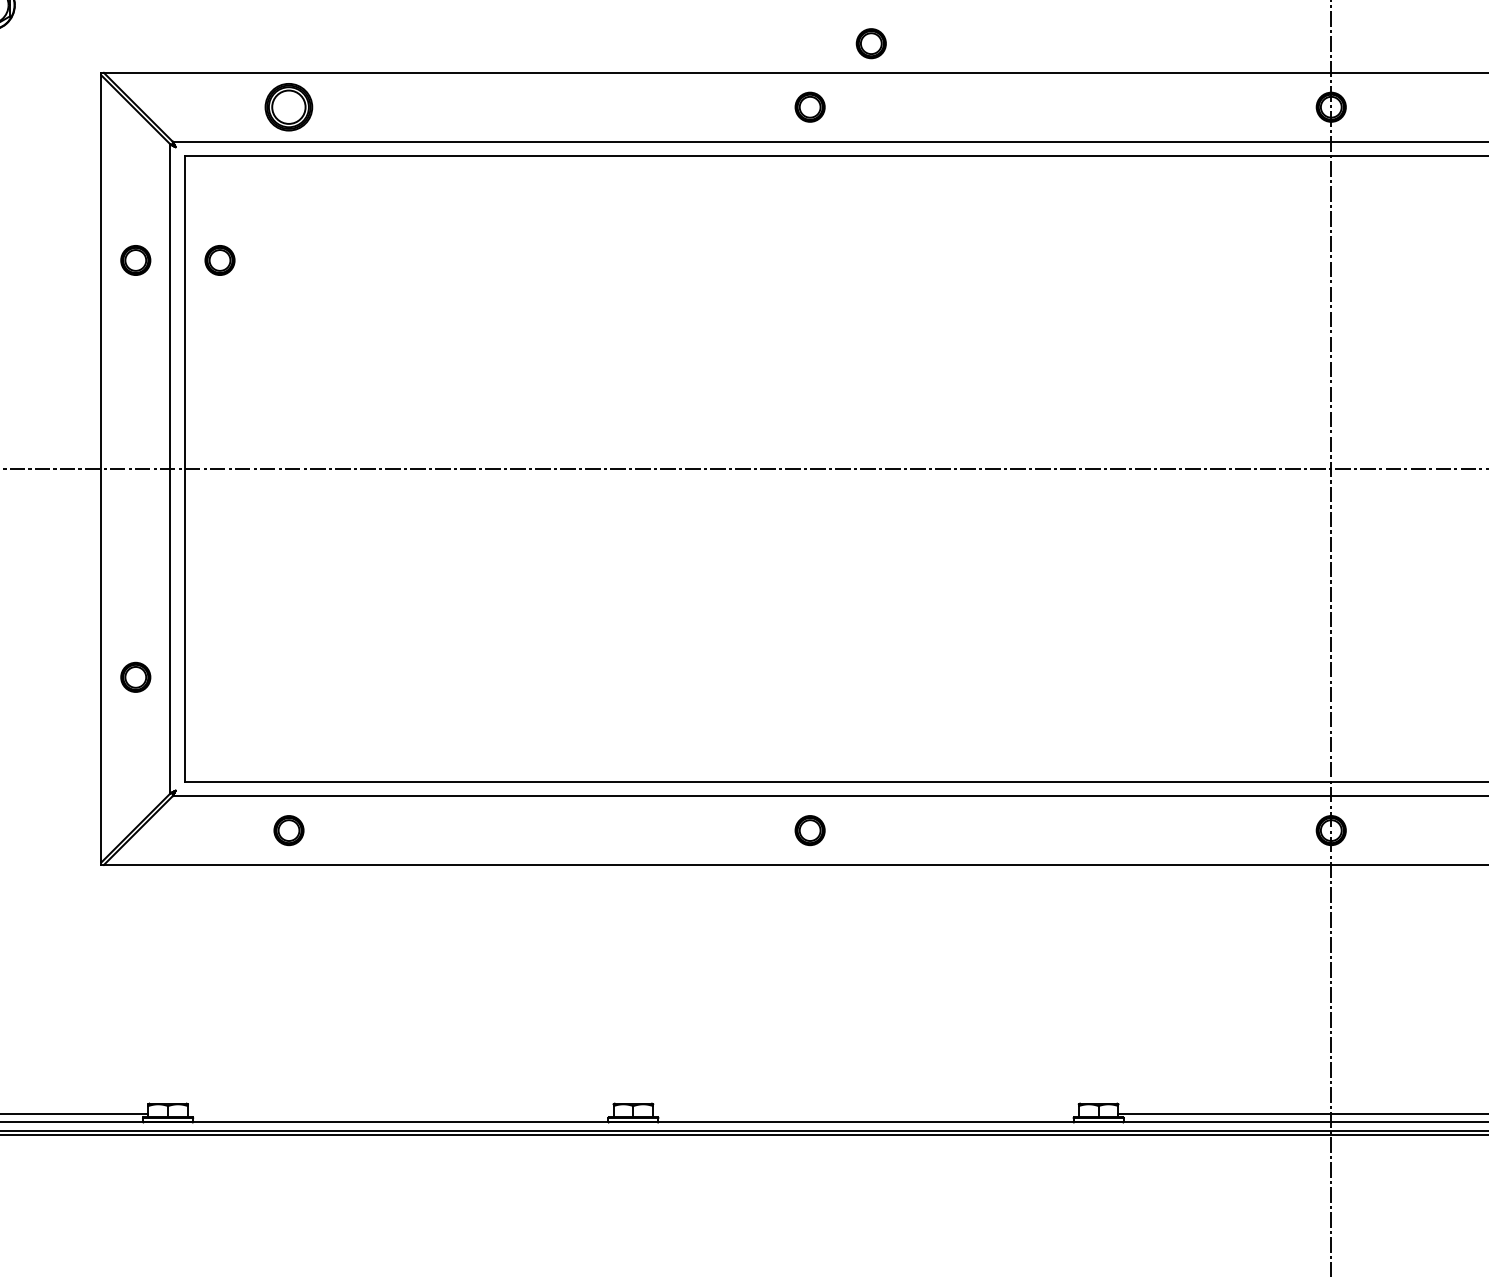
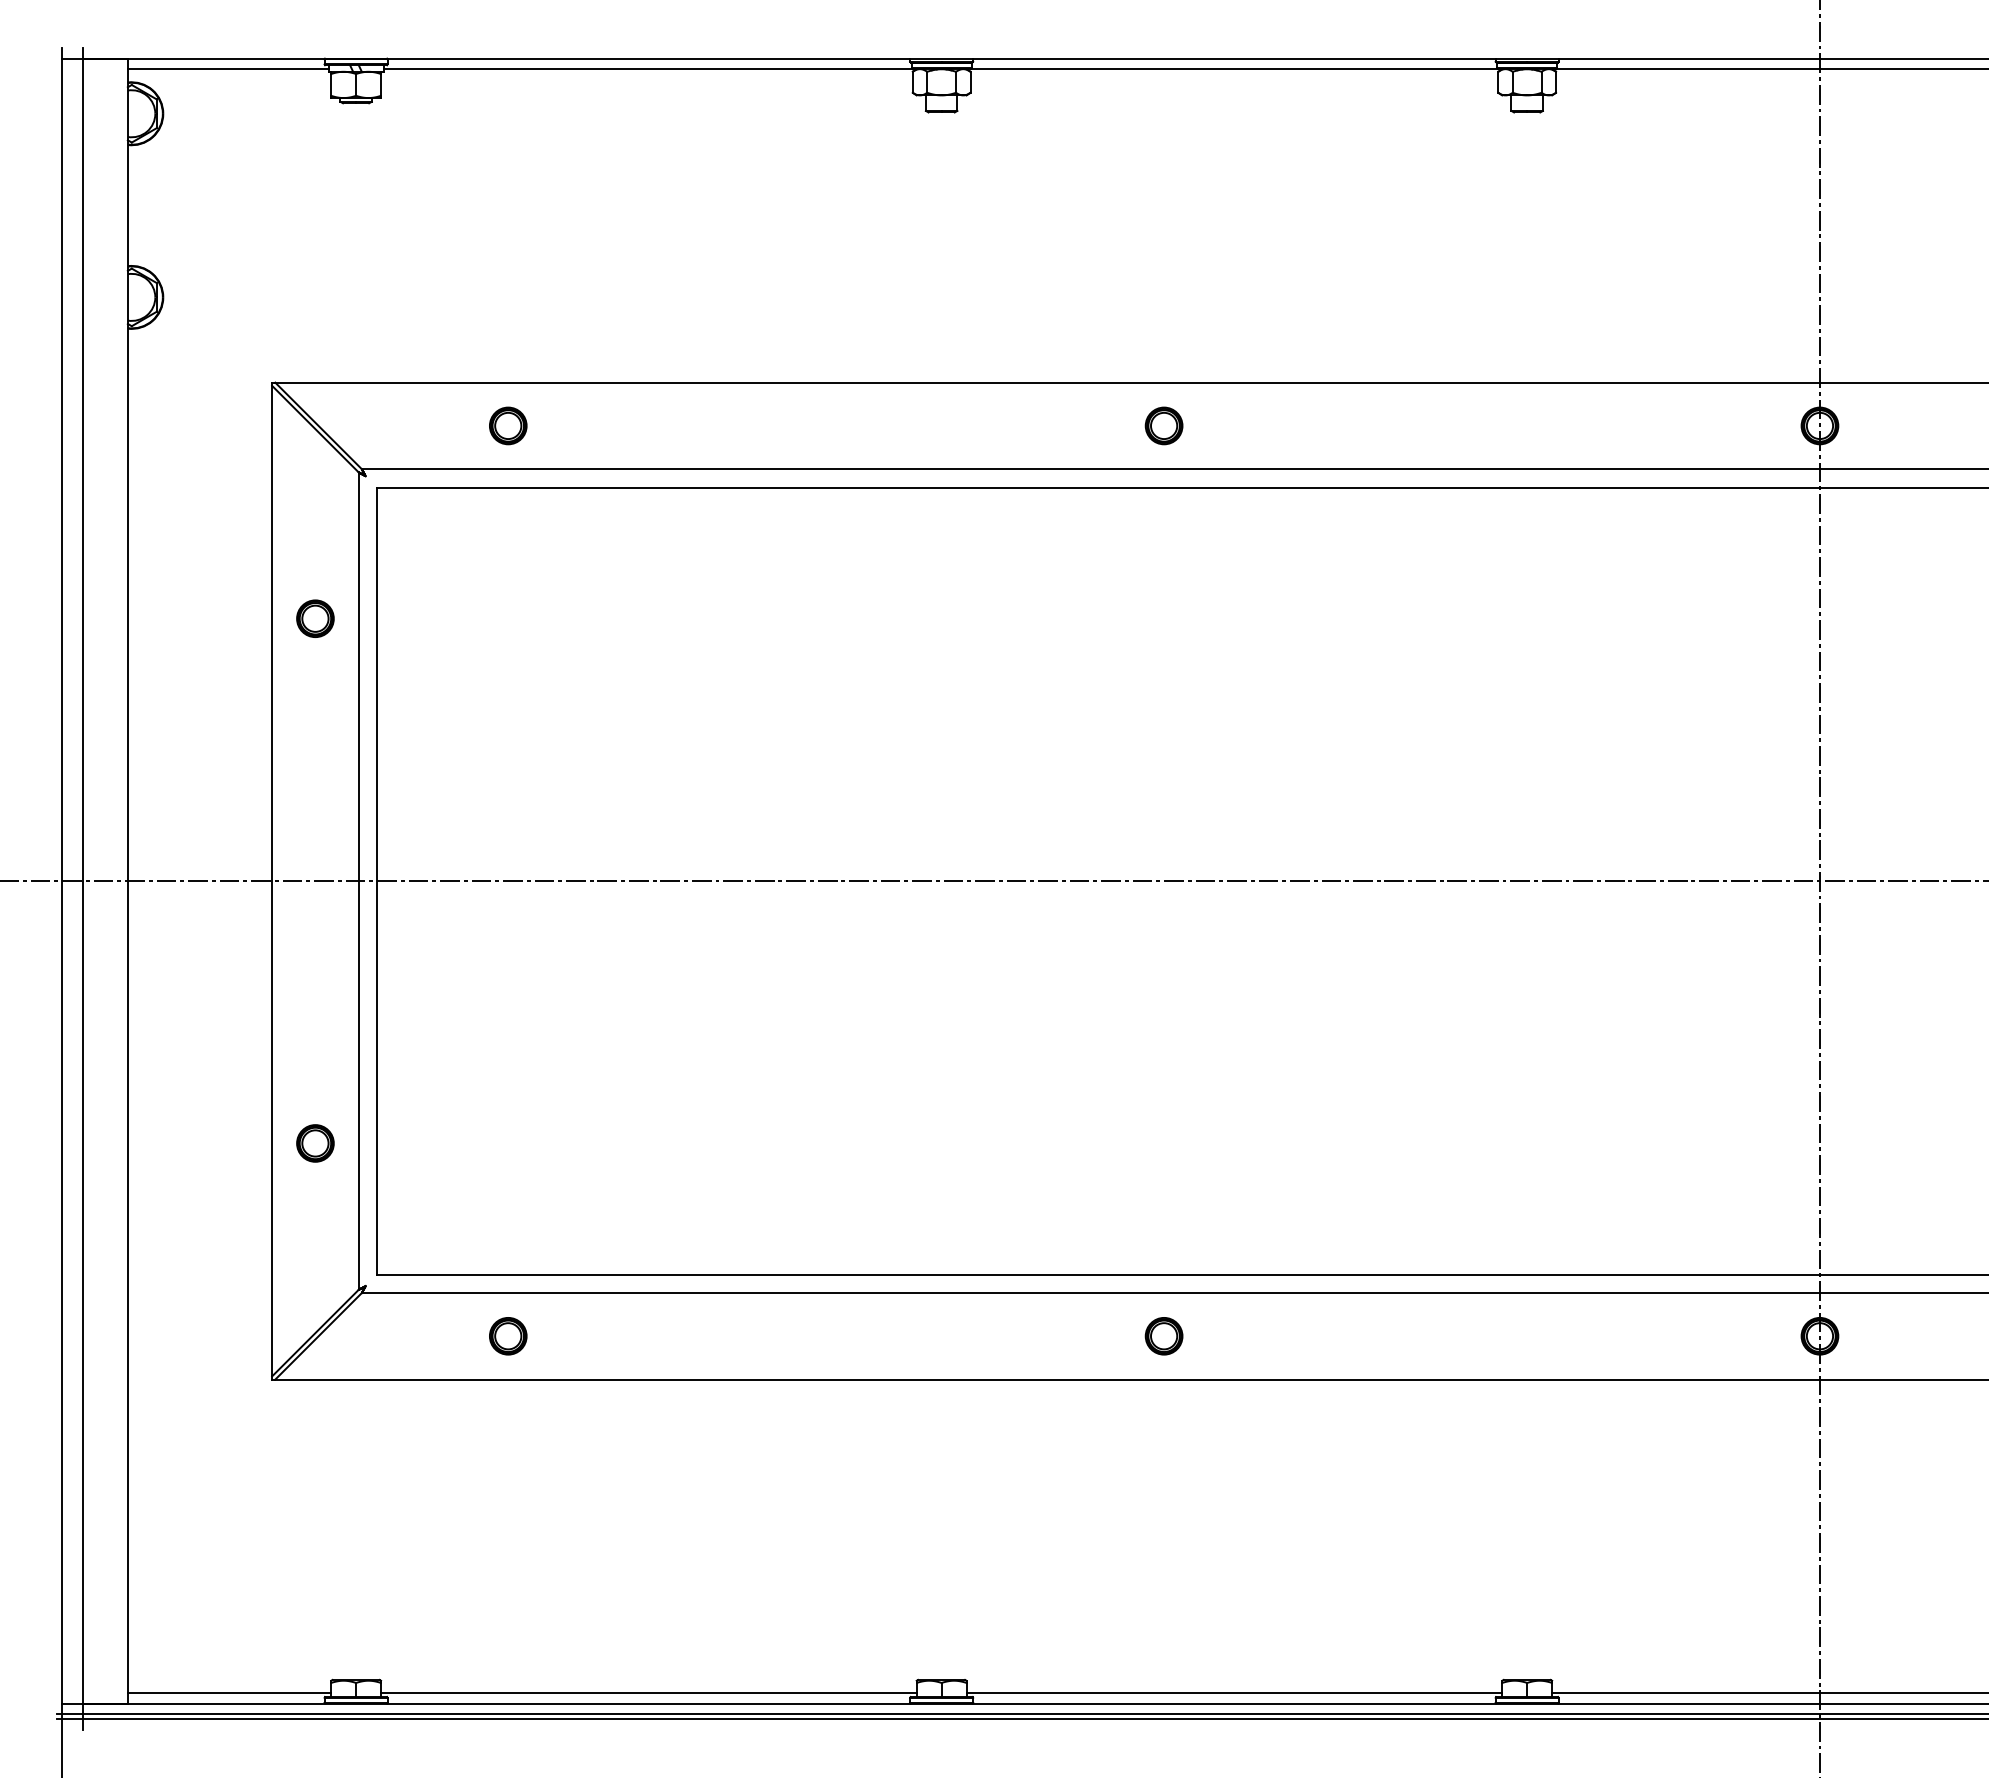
part: (870, 43) -> (1240, 345), removed
part: (289, 106) -> (508, 425), size x0.62
part: (220, 260) -> (421, 618), removed
line: (400, 1114) -> (648, 1693), added
line: (866, 1114) -> (1234, 1693), added

